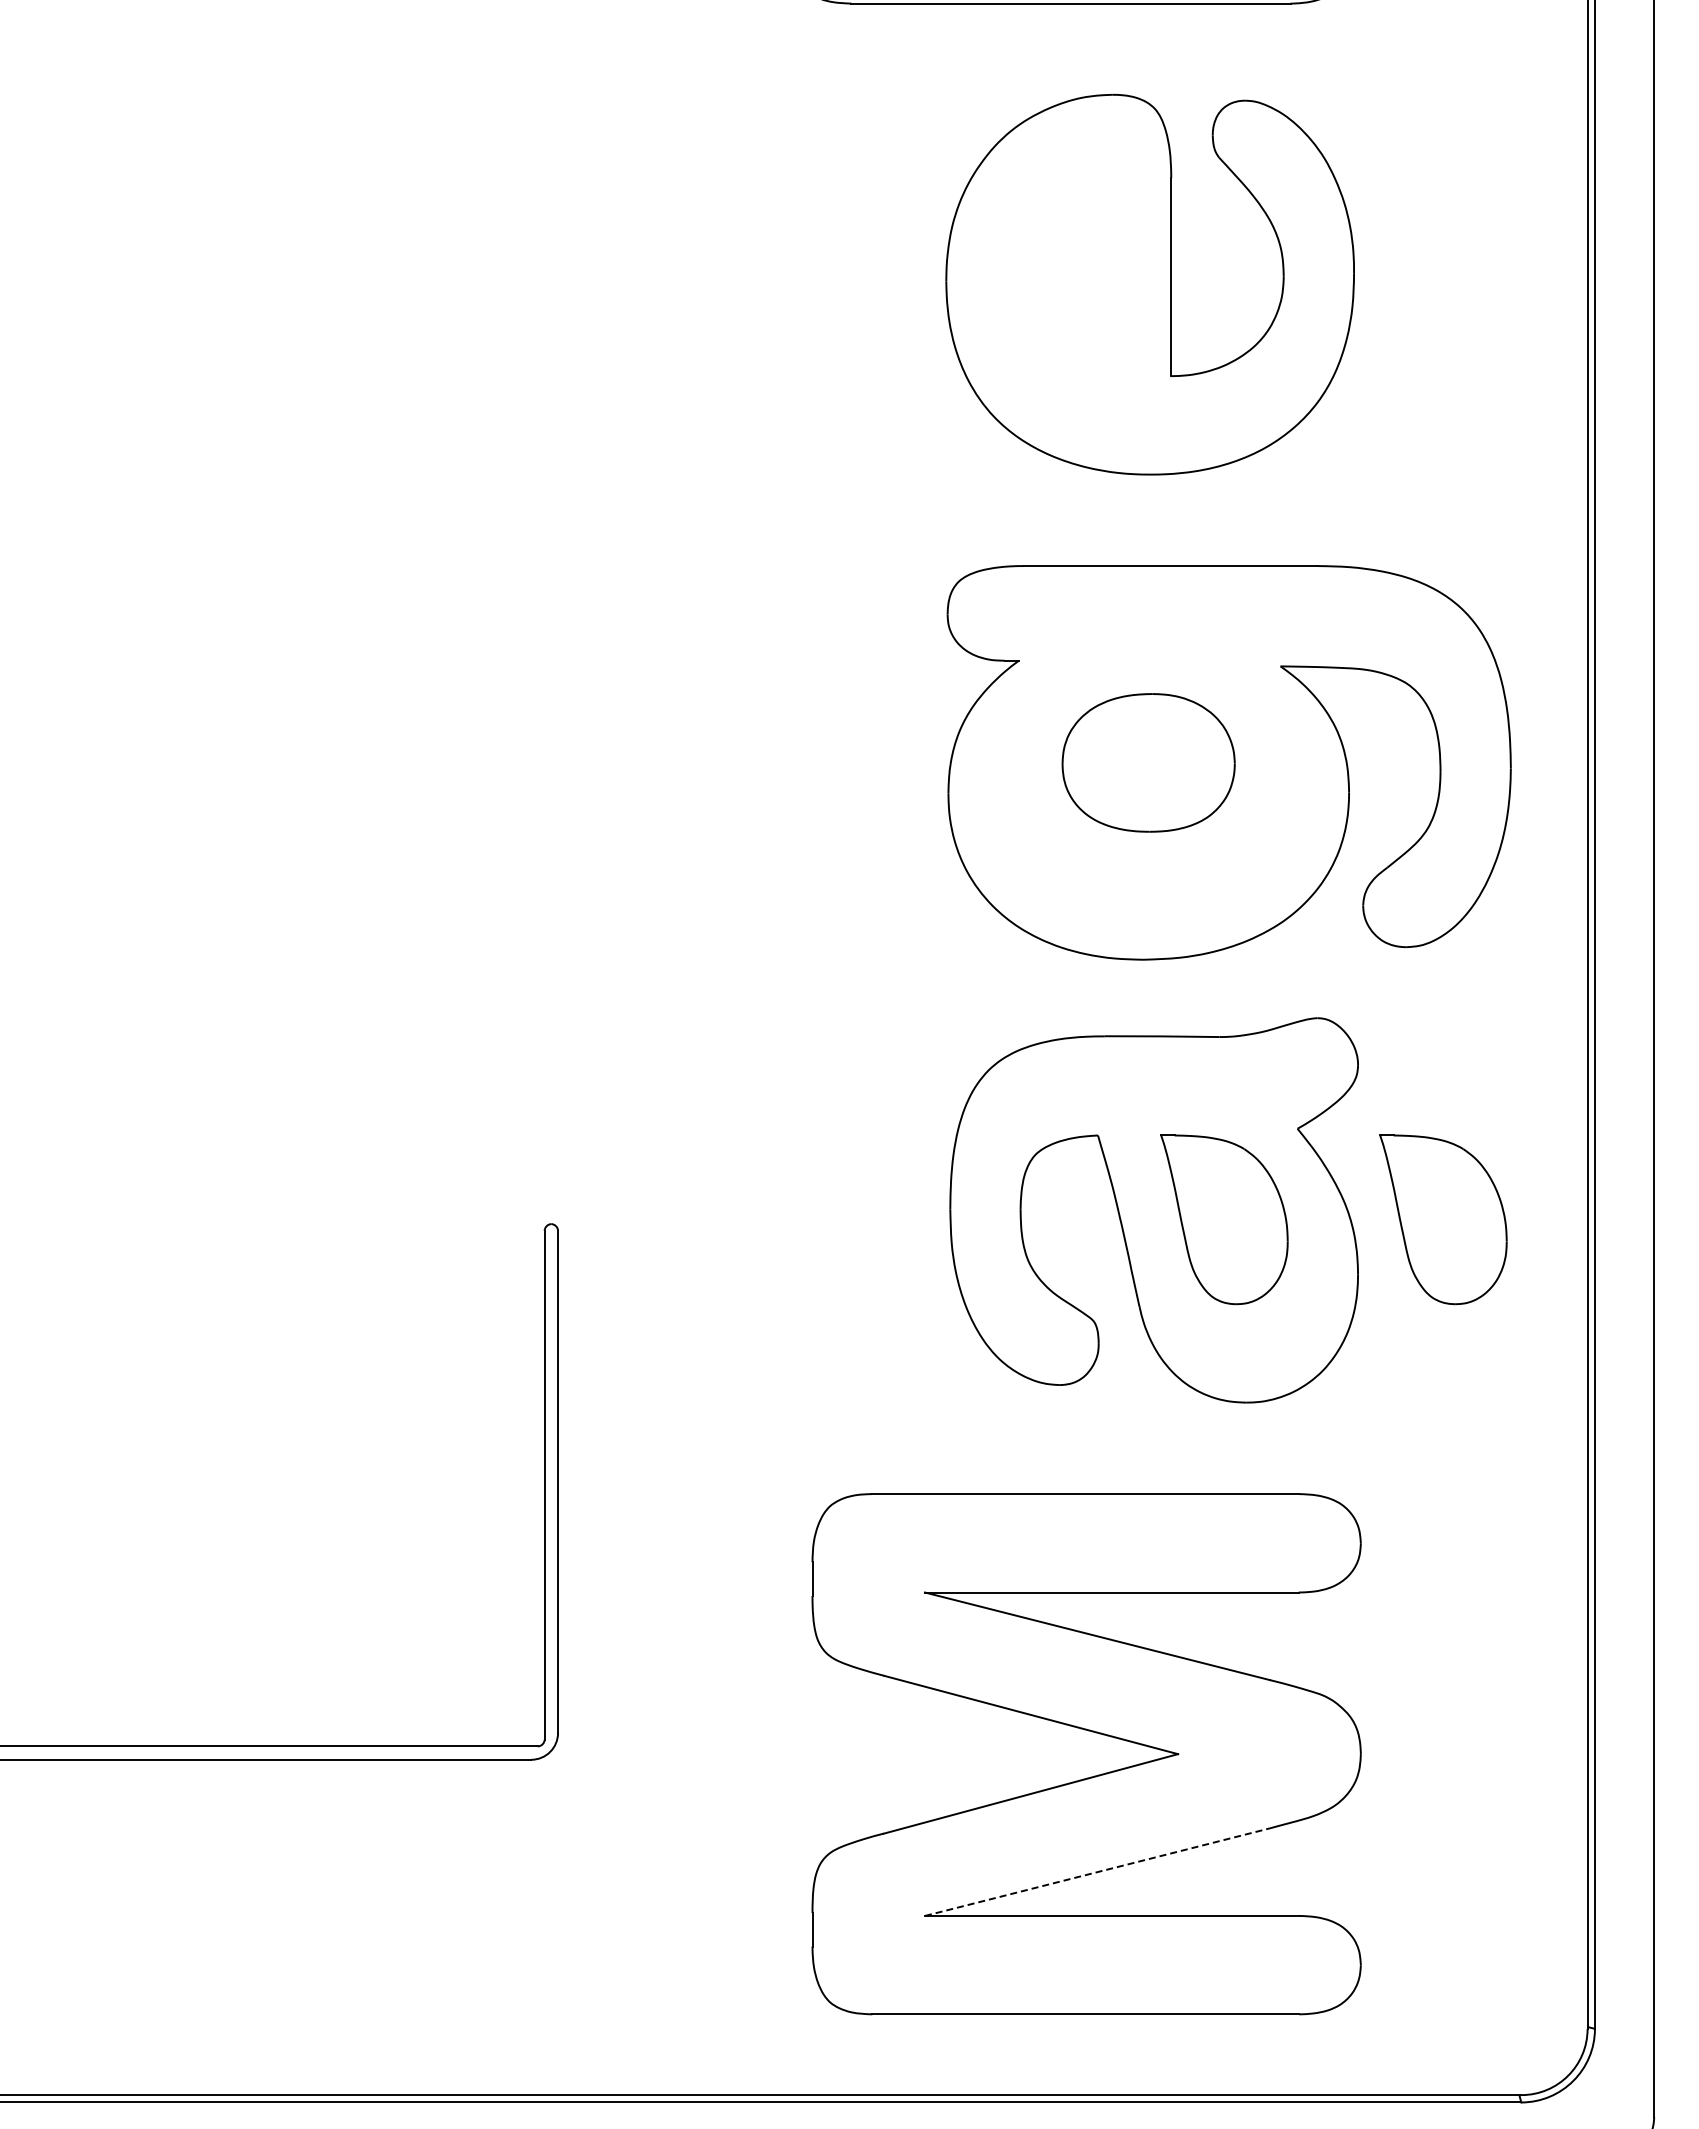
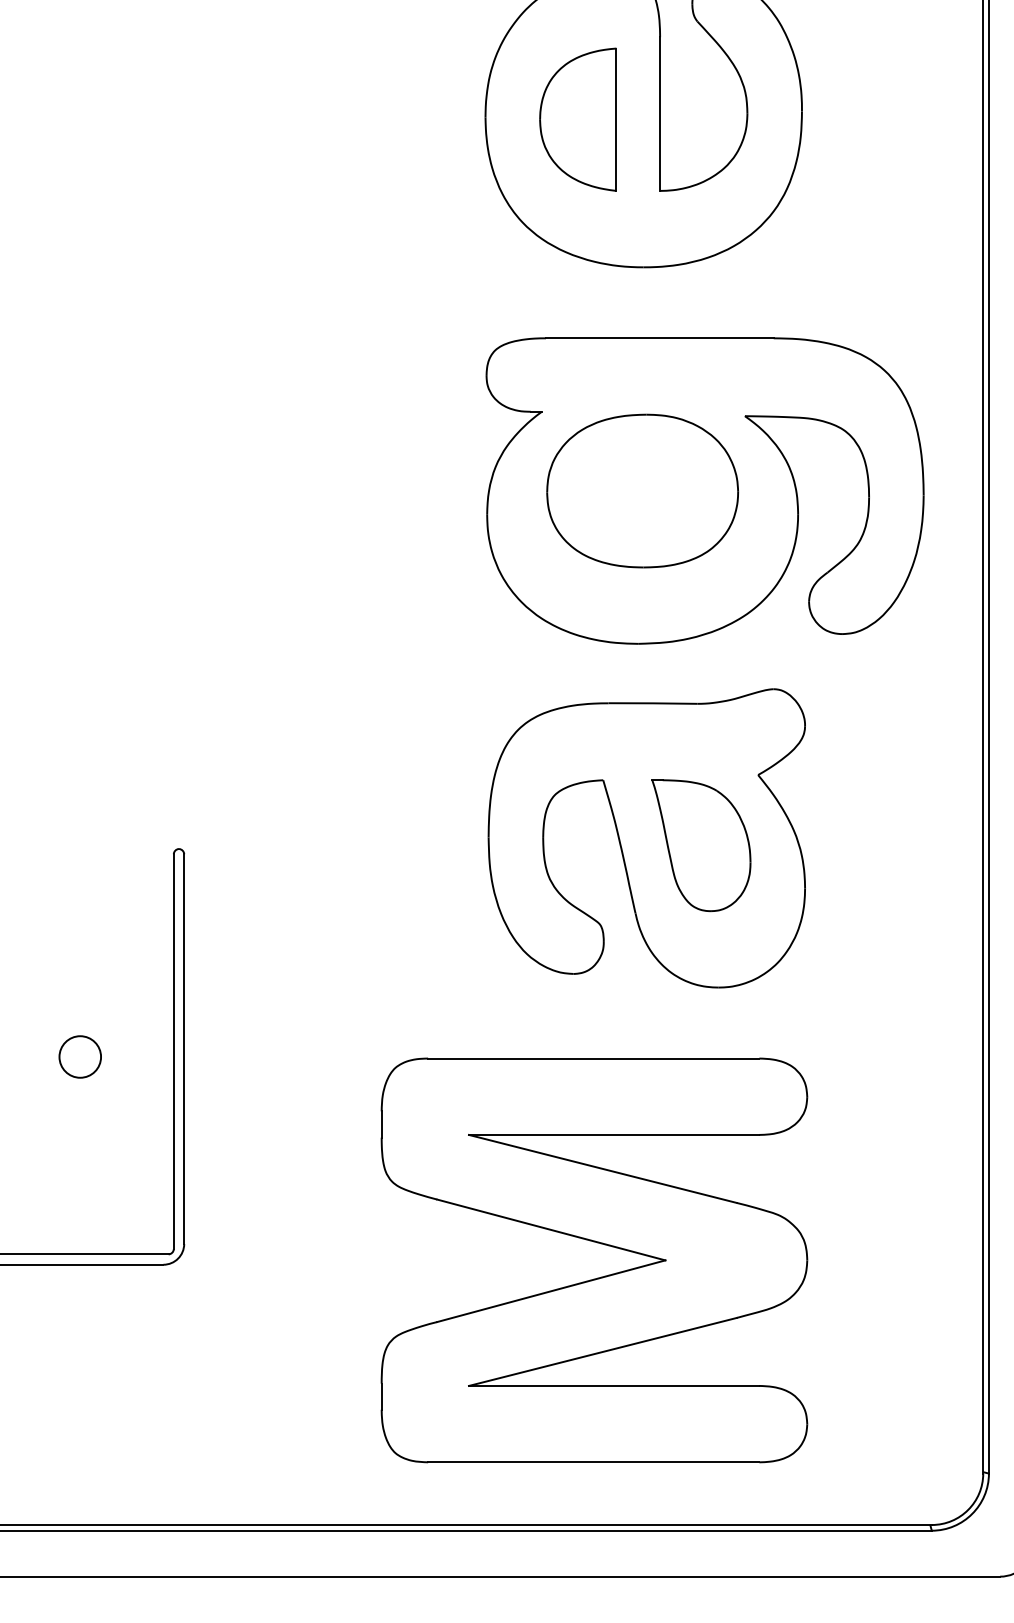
part: (1065, 283) -> (578, 119), added
part: (1148, 762) -> (642, 490), size x1.43
part: (1443, 1219) -> (871, 845), removed
circle: (423, 1491) -> (79, 1056), added
line: (1097, 1872) -> (602, 1352), dashed -> solid

